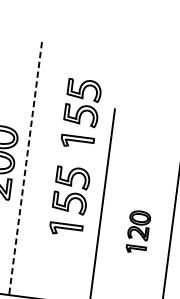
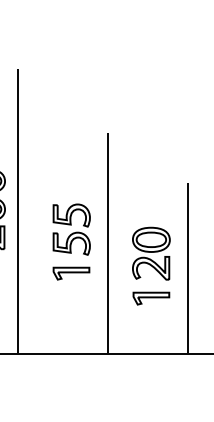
part: (81, 113) -> (71, 143), removed
line: (26, 167) -> (18, 210), dashed -> solid
part: (138, 231) -> (151, 265), size x1.67

